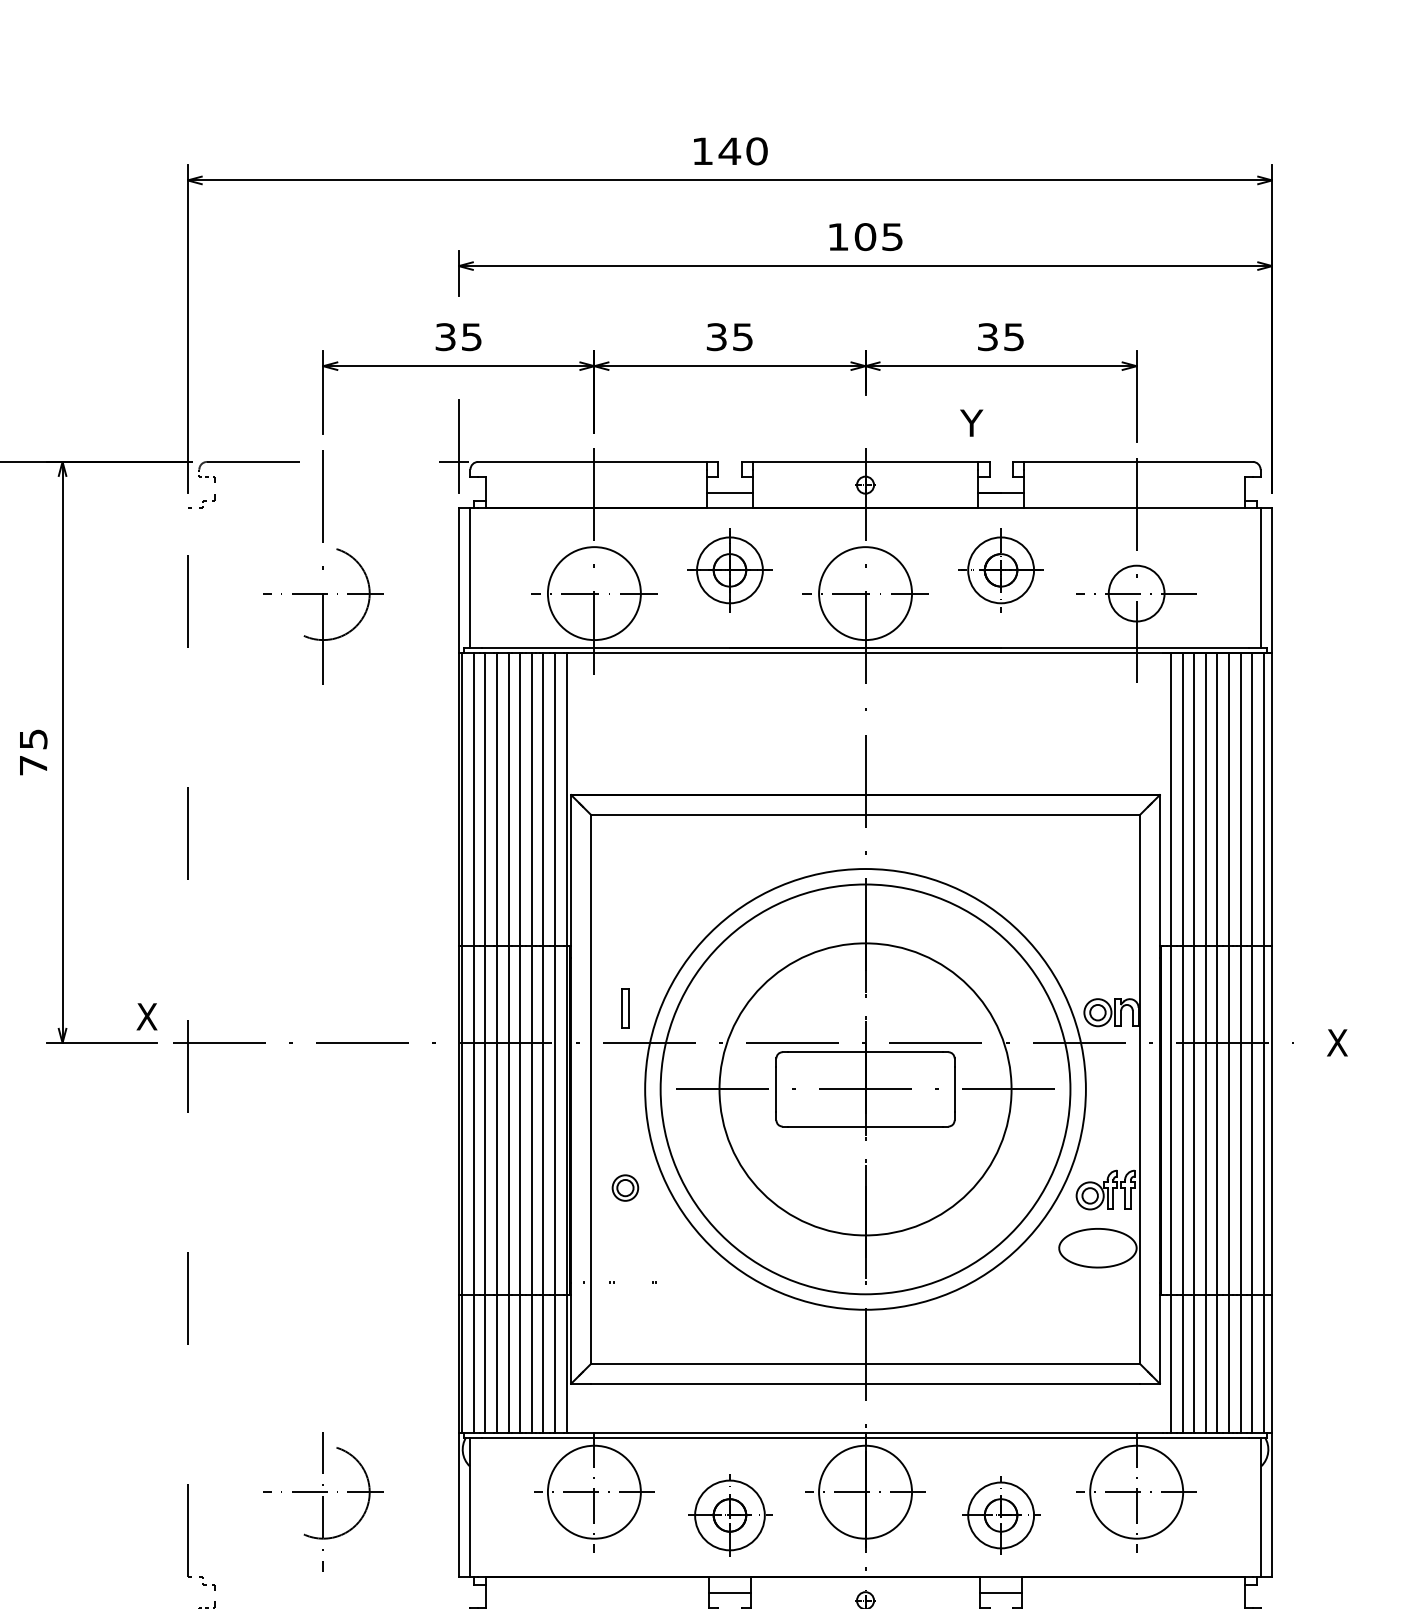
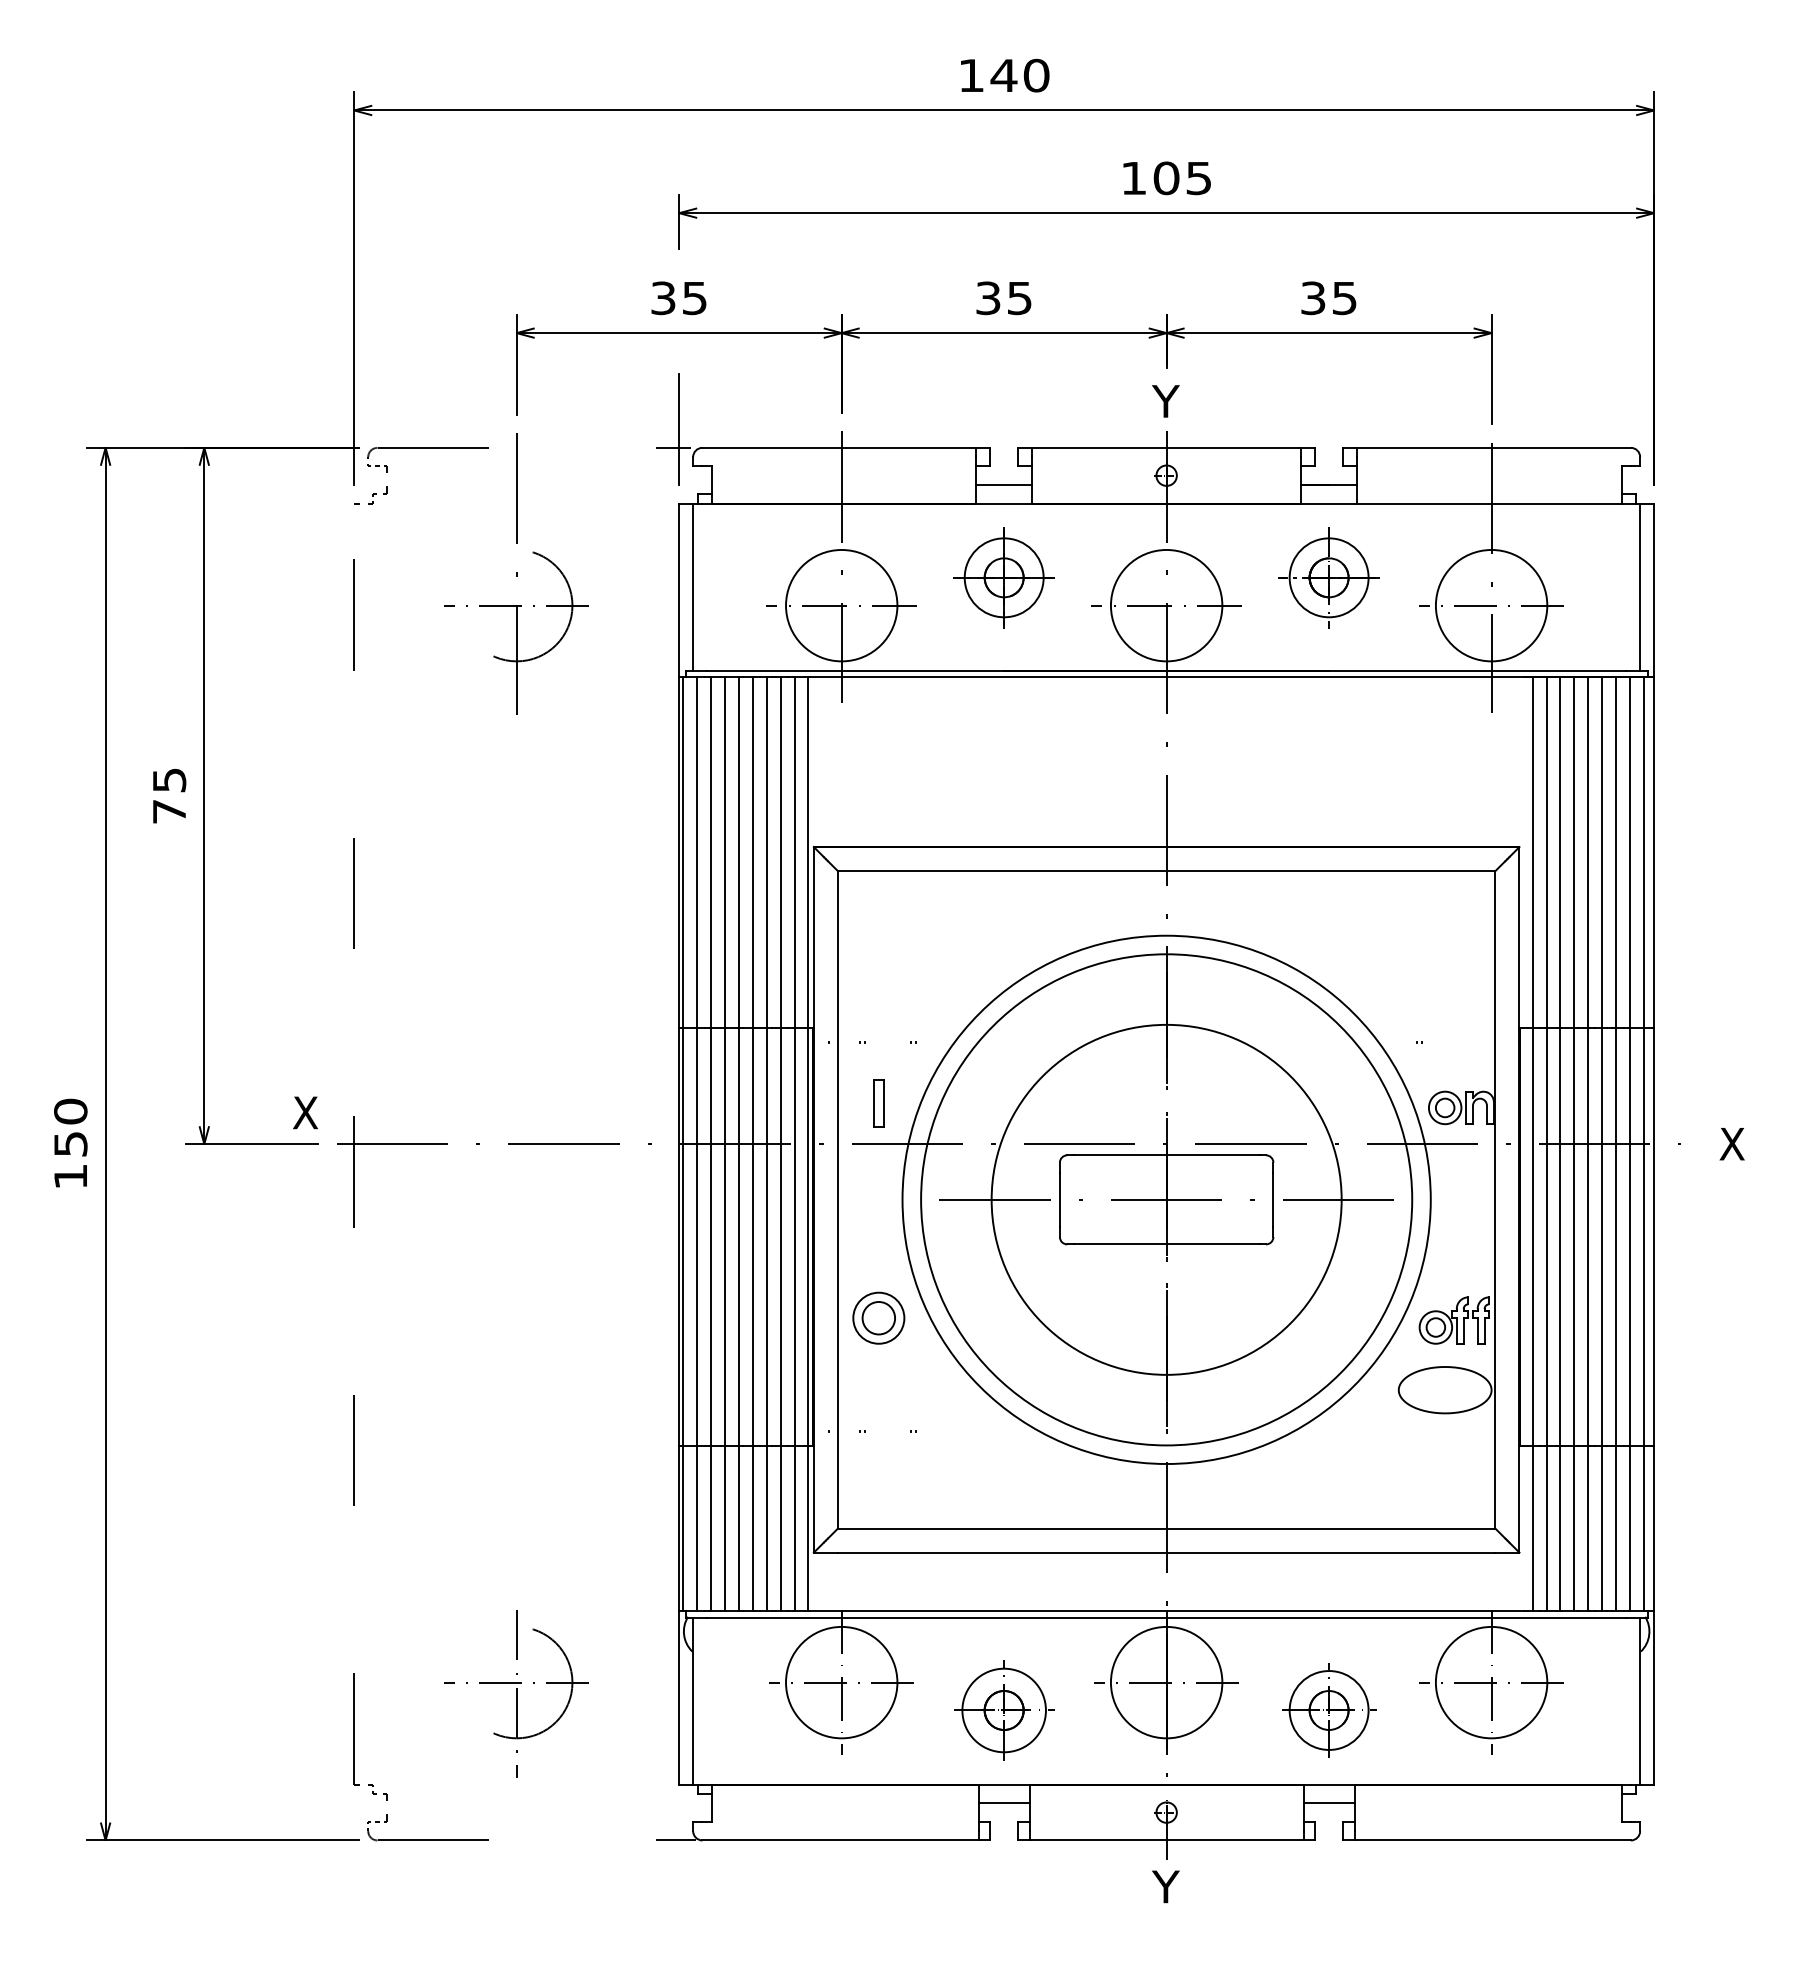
text: (971, 423) -> (1165, 401), moved
circle: (1136, 593) -> (1491, 605), size x1.67
part: (625, 1187) -> (878, 1317), size x1.67

